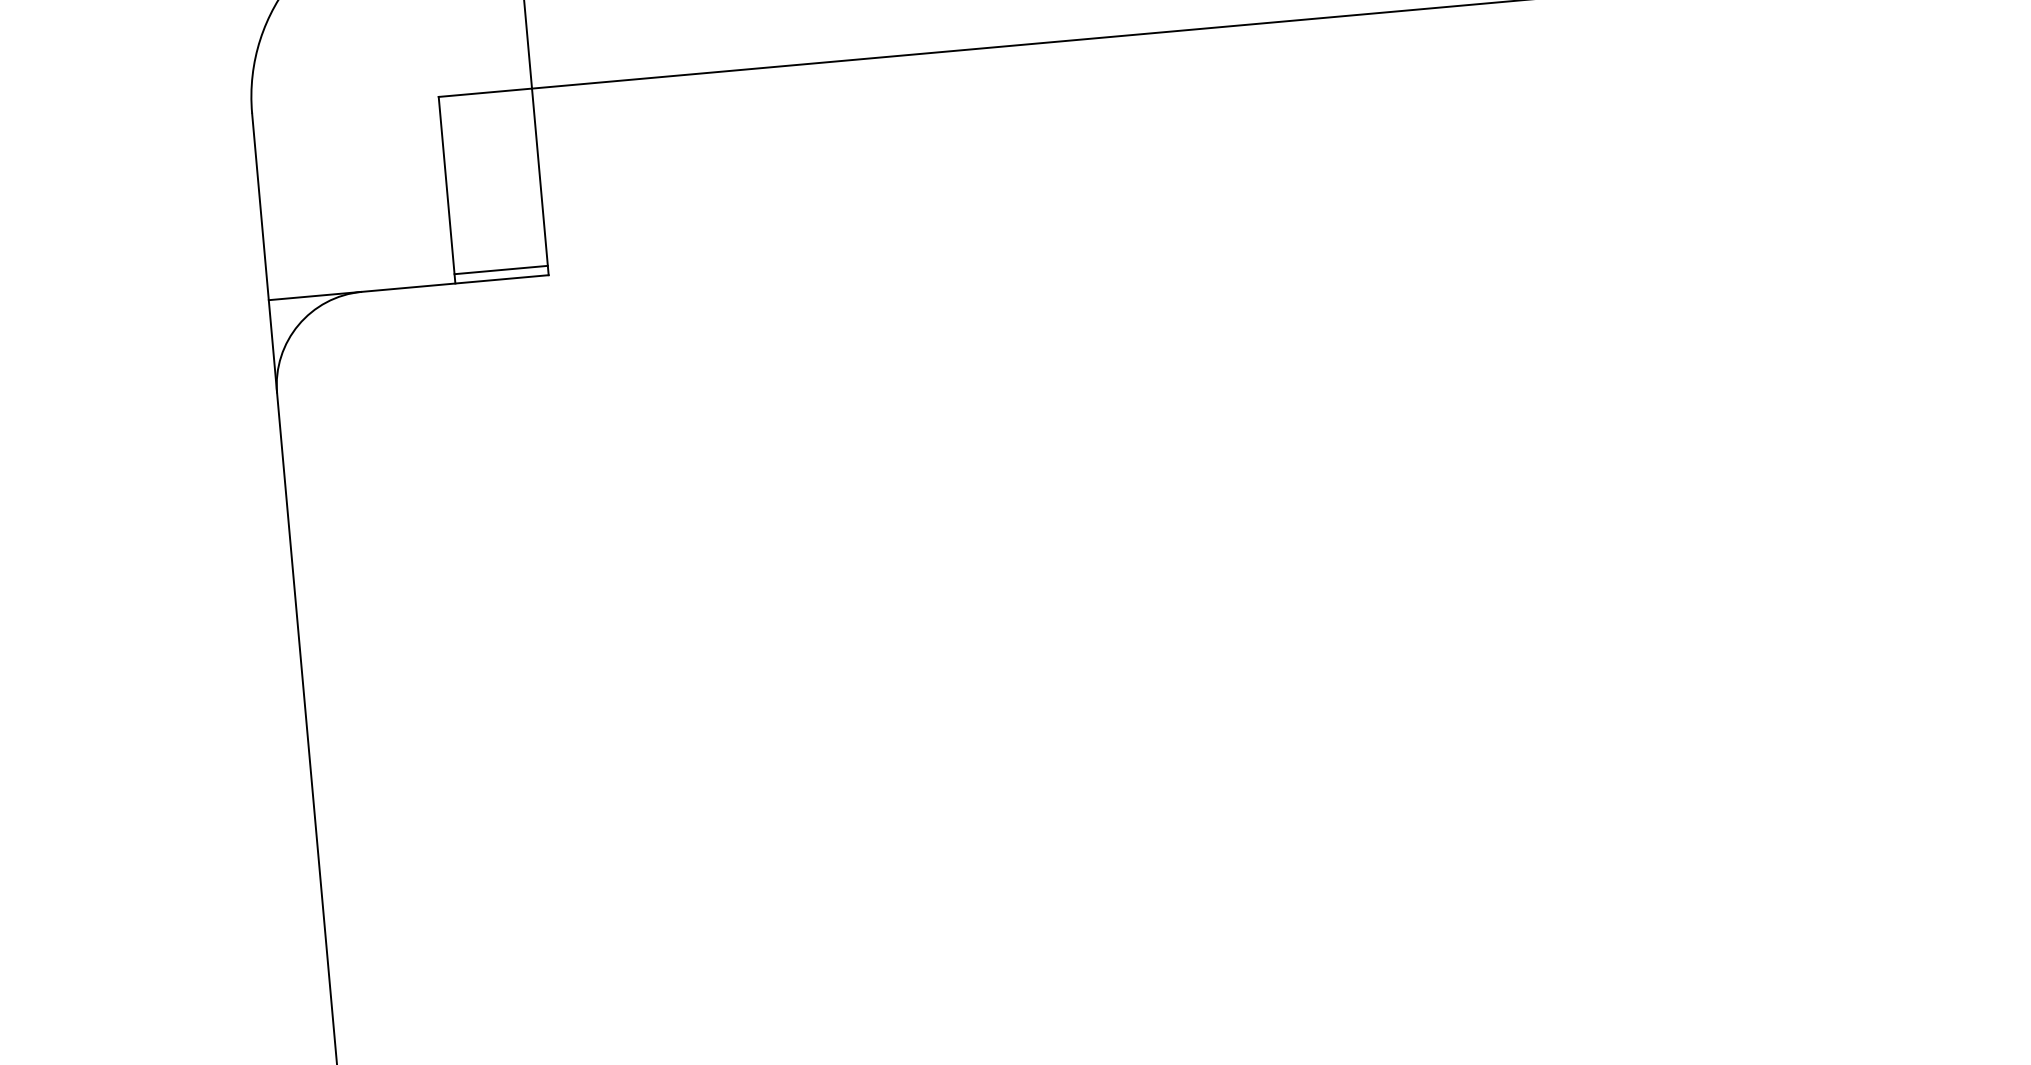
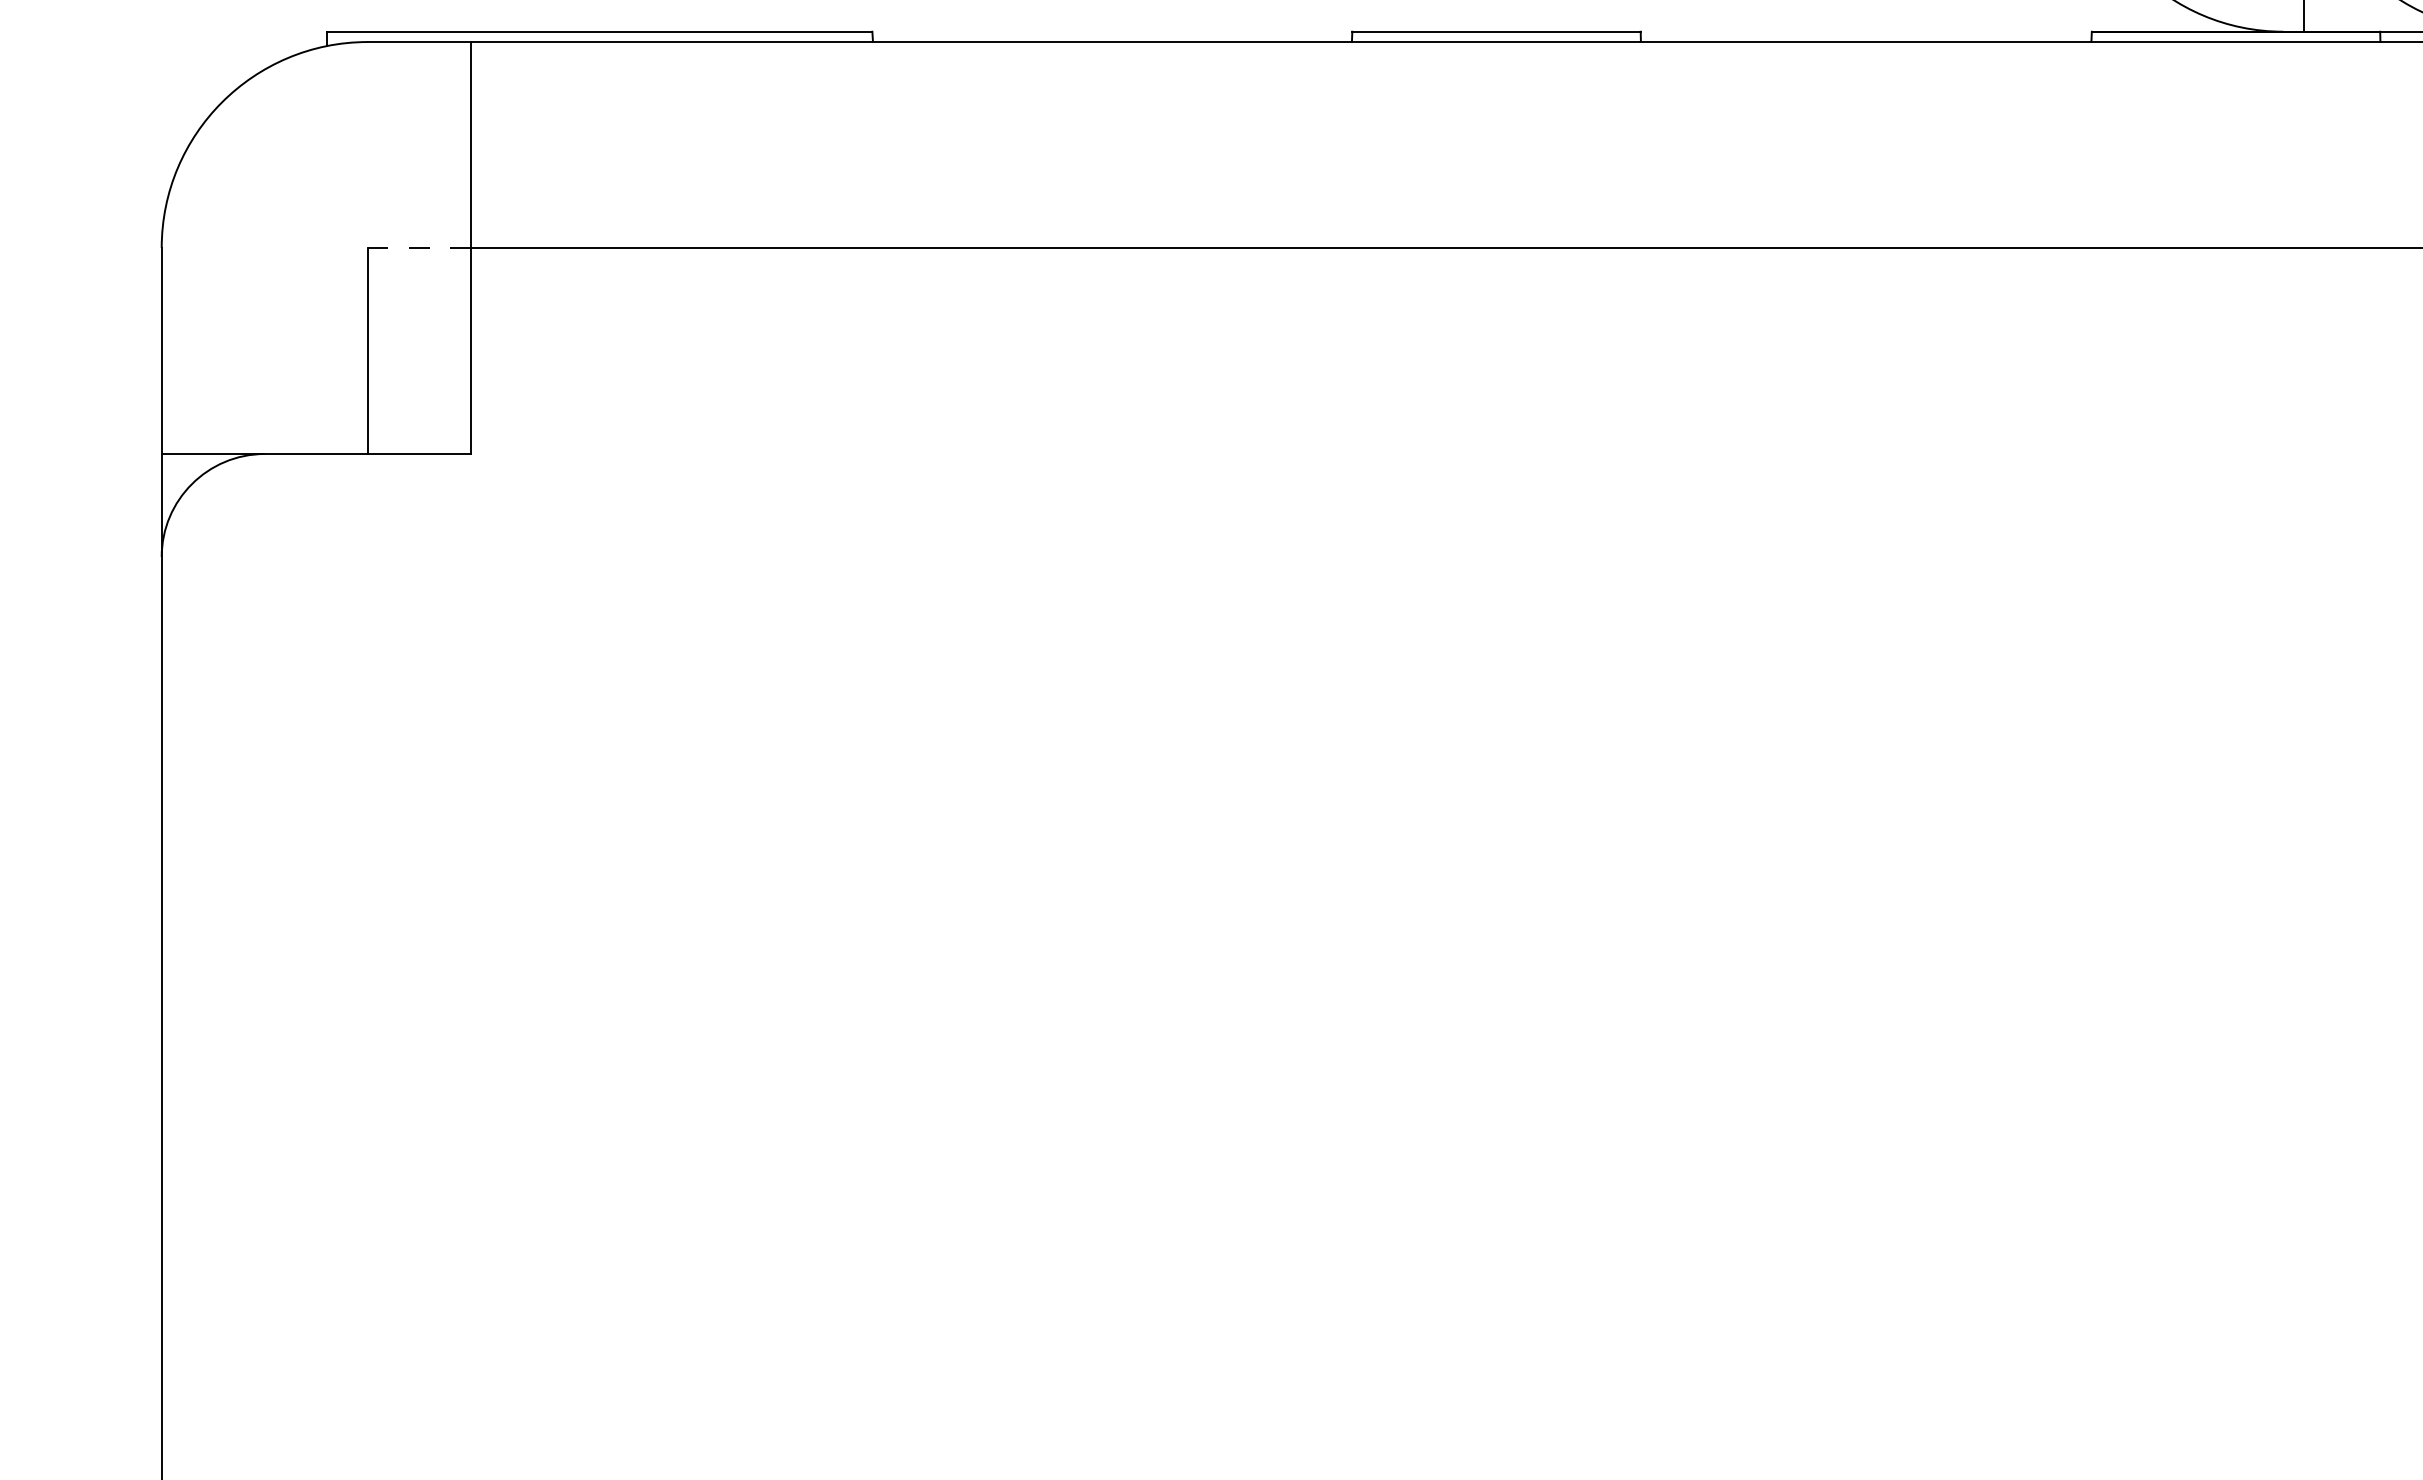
line: (485, 93) -> (419, 248), solid -> dashed
line: (500, 269) -> (418, 443), removed

